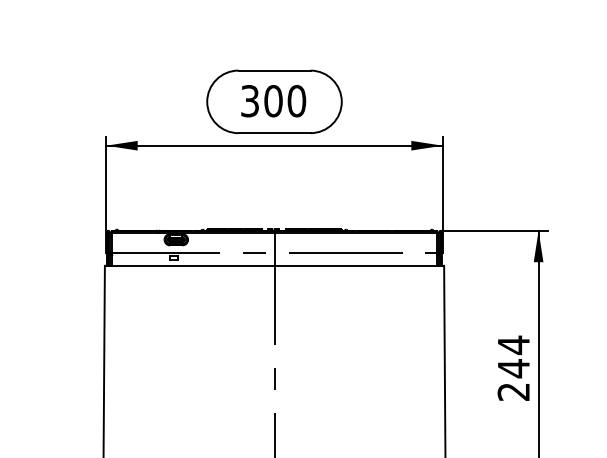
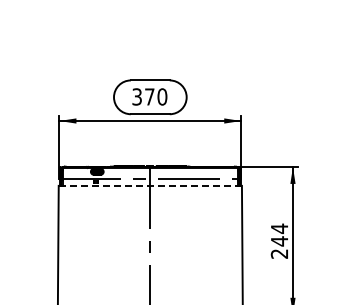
text: (272, 100) -> (149, 96), 300 -> 370
line: (274, 265) -> (150, 185), solid -> dashed

